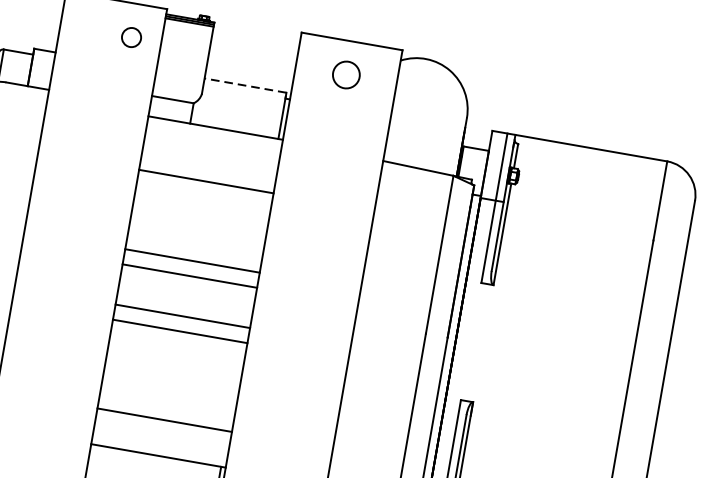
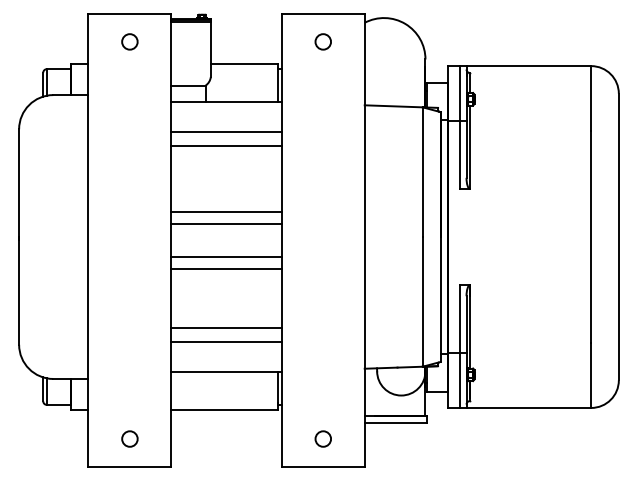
circle: (131, 36) -> (129, 41), moved
circle: (345, 74) -> (322, 41), size x0.71
line: (245, 85) -> (244, 64), dashed -> solid
line: (209, 163) -> (226, 131), added
line: (167, 402) -> (226, 327), added

